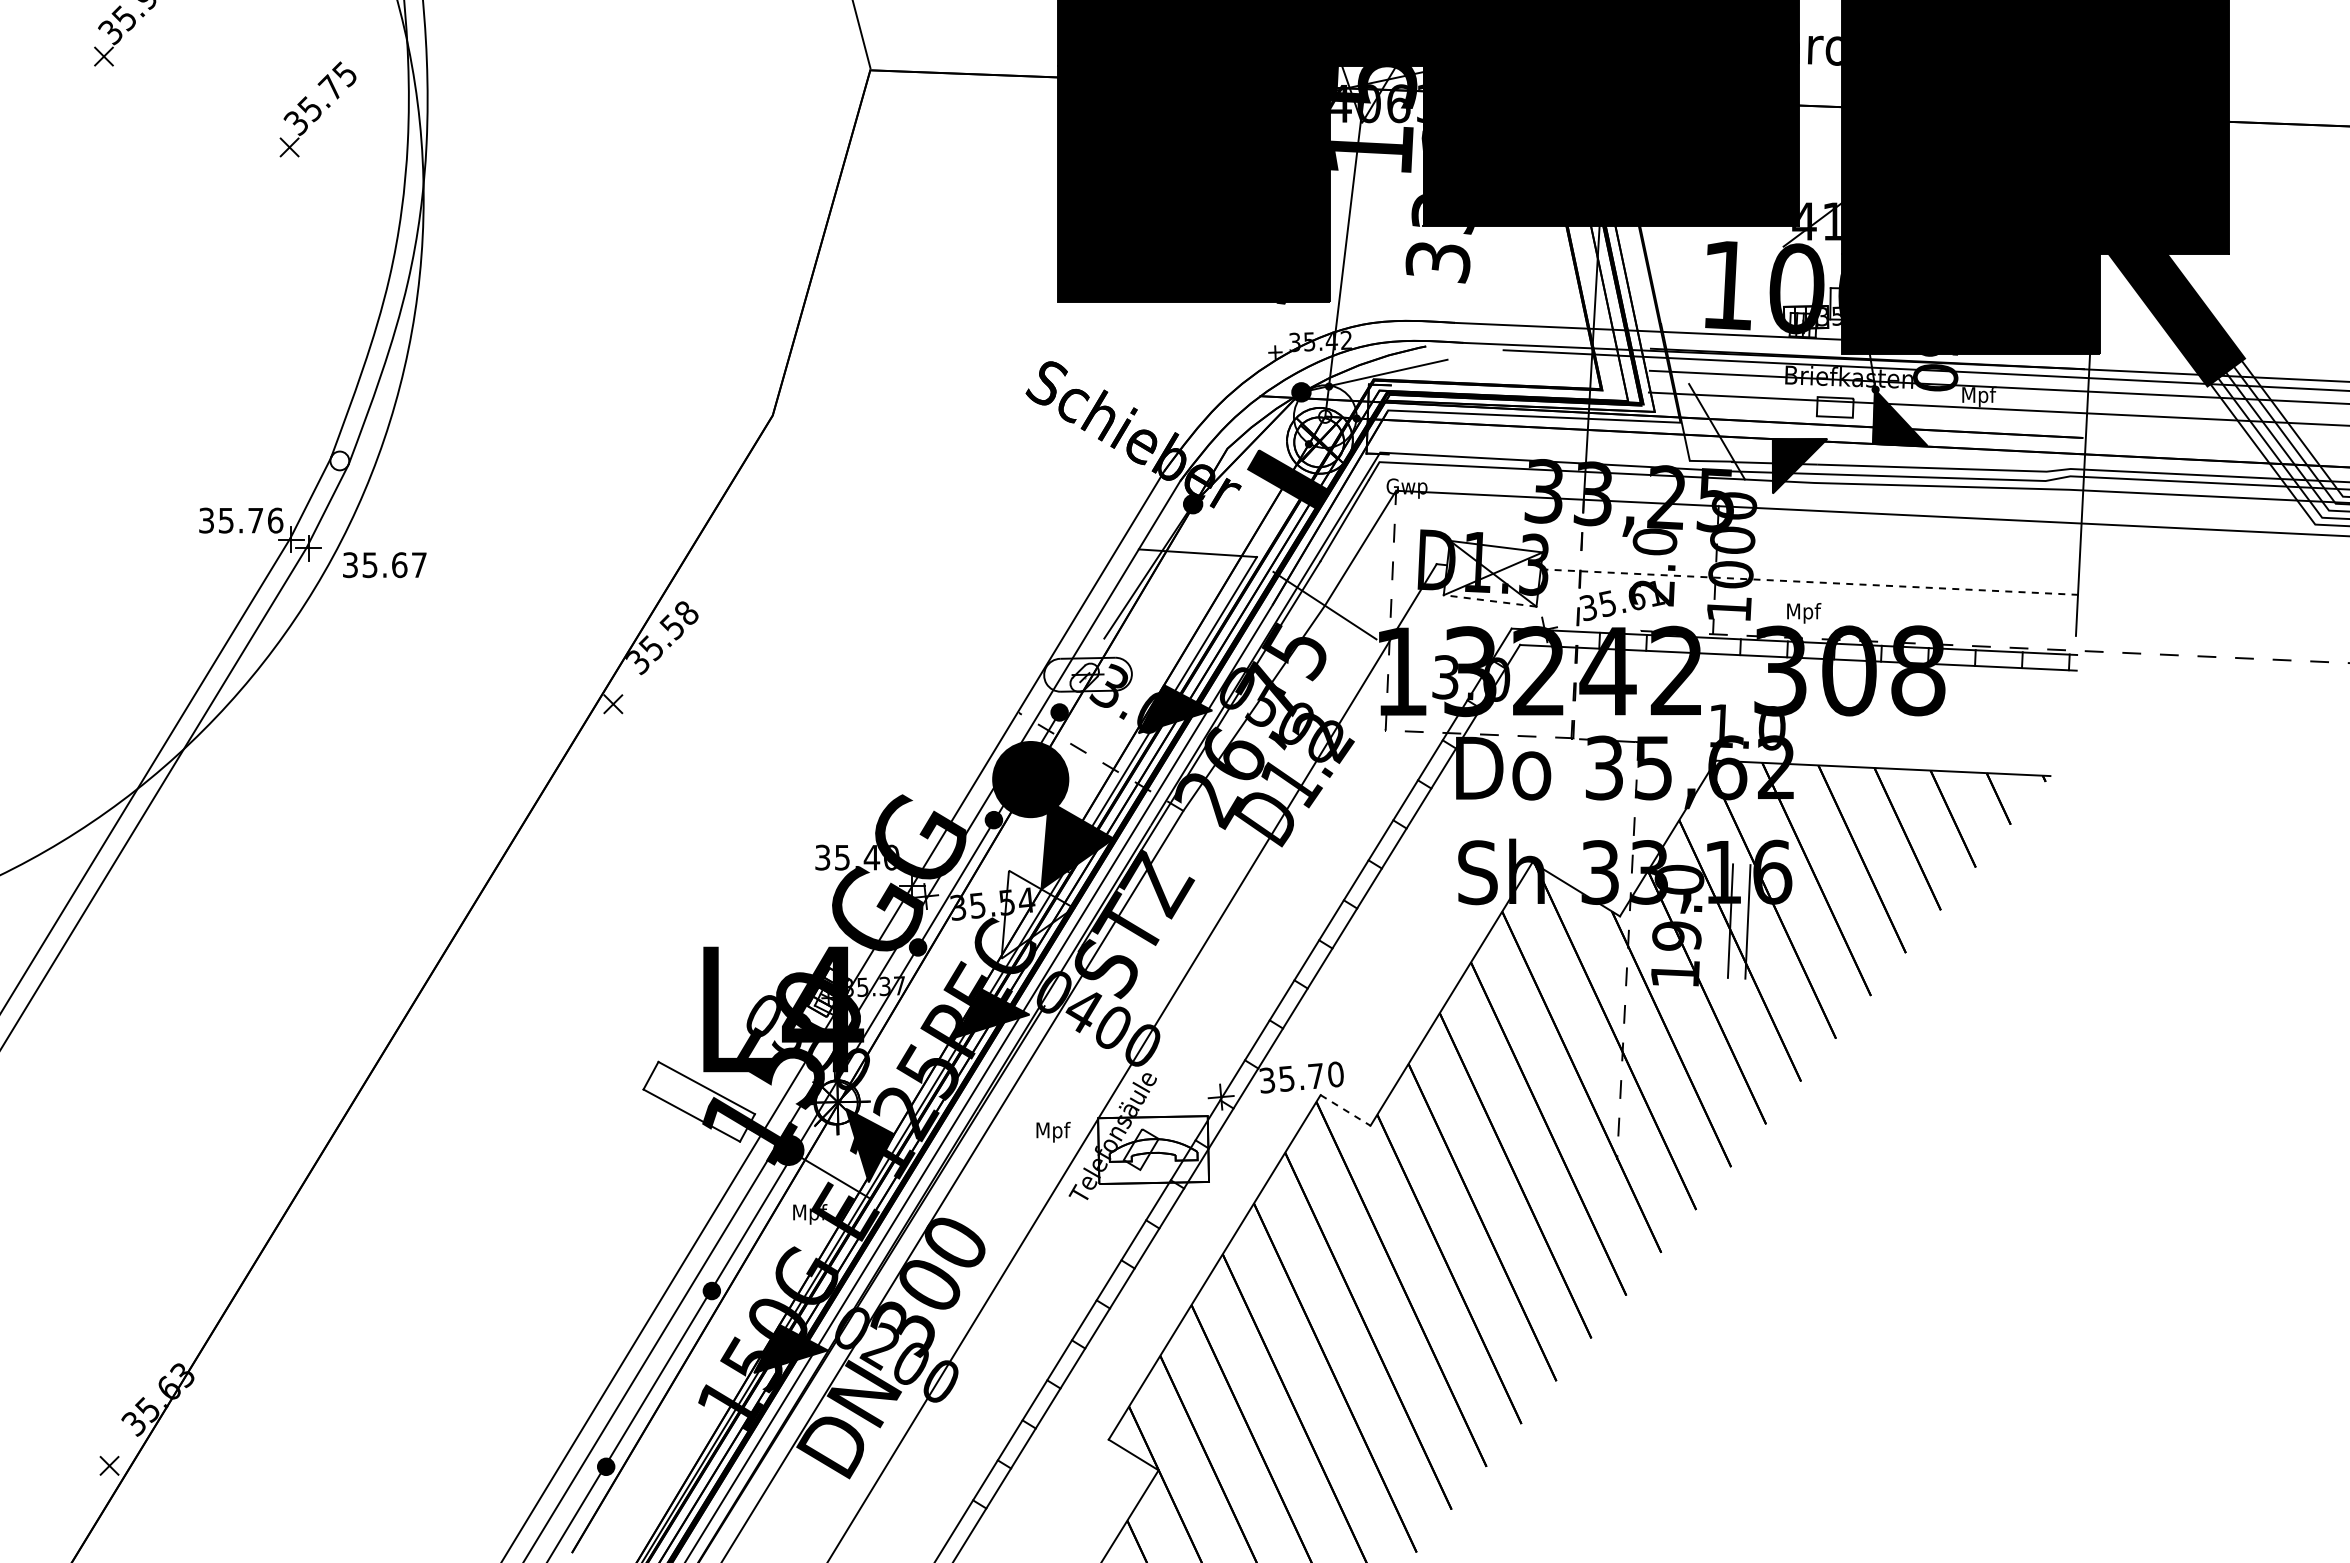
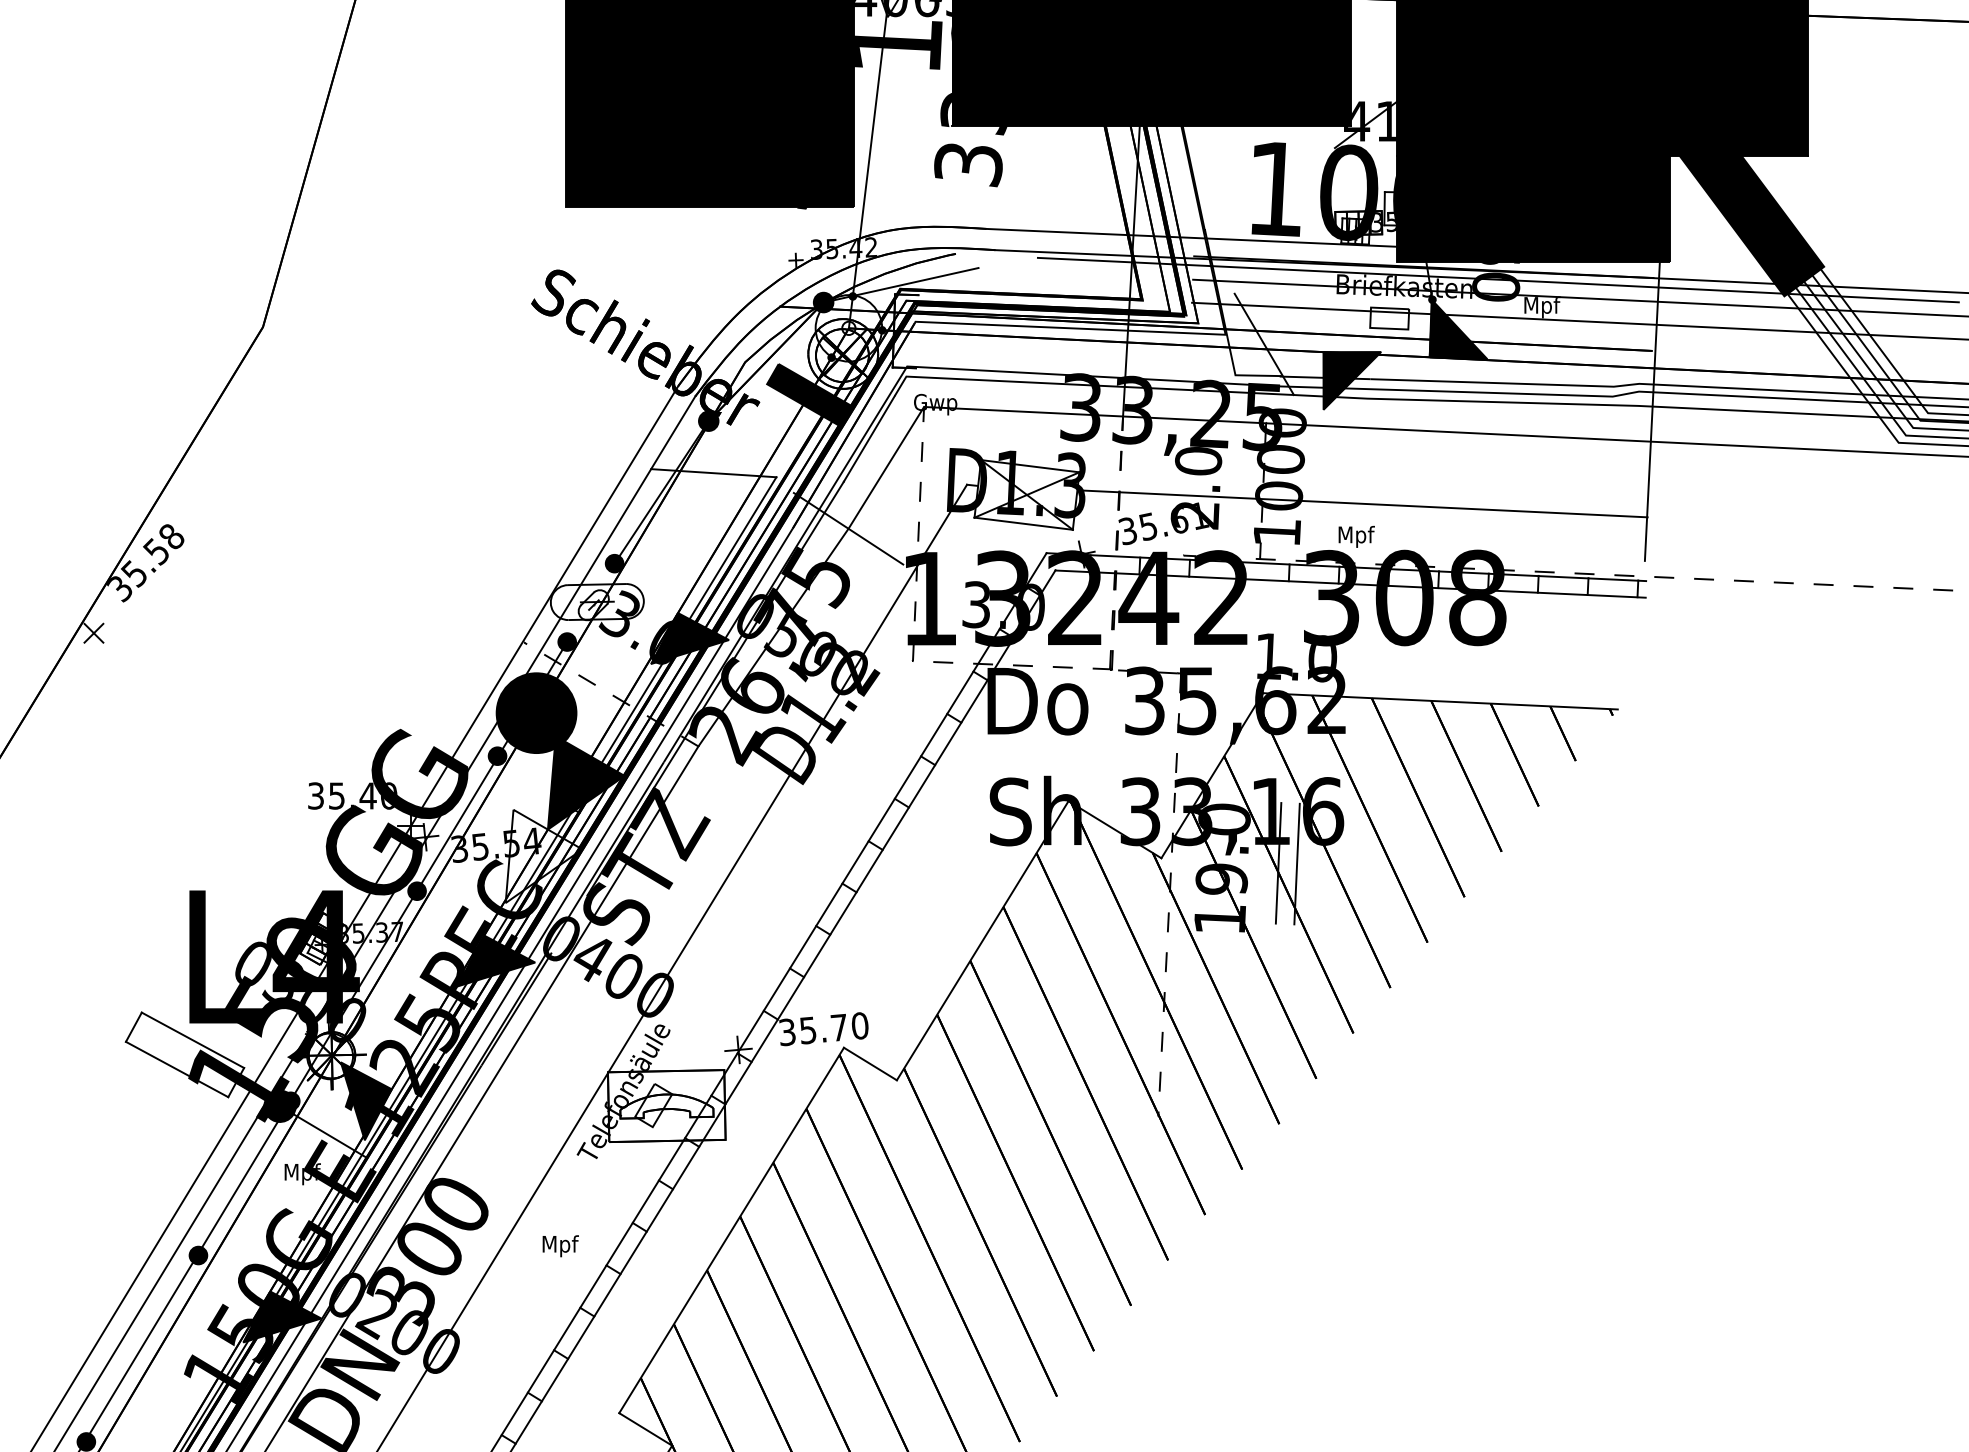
line: (1810, 582) -> (1363, 504), dashed -> solid
line: (1490, 600) -> (1024, 523), dashed -> solid
fill: (1104, 638) -> (614, 563), added
line: (1346, 1110) -> (871, 1064), dashed -> solid
text: (1053, 1131) -> (560, 1245), moved
fill: (798, 1145) -> (290, 1101), added

